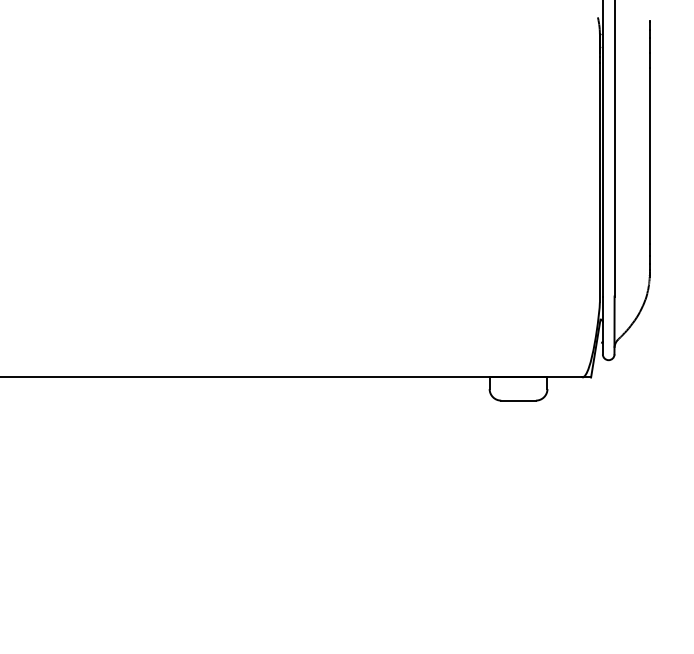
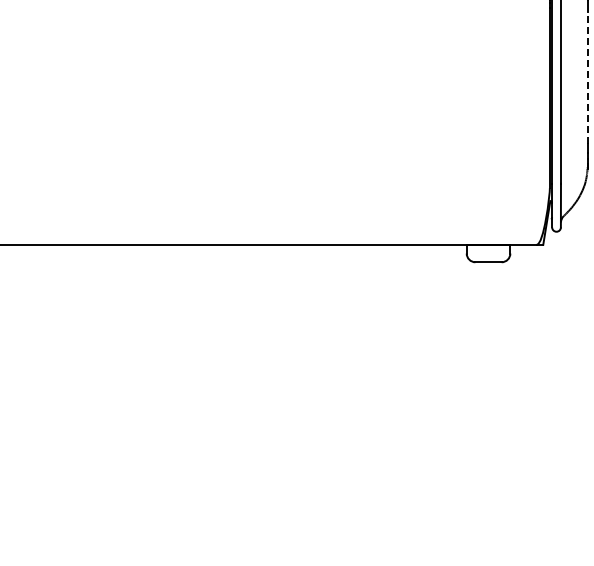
line: (649, 155) -> (587, 77), solid -> dashed

